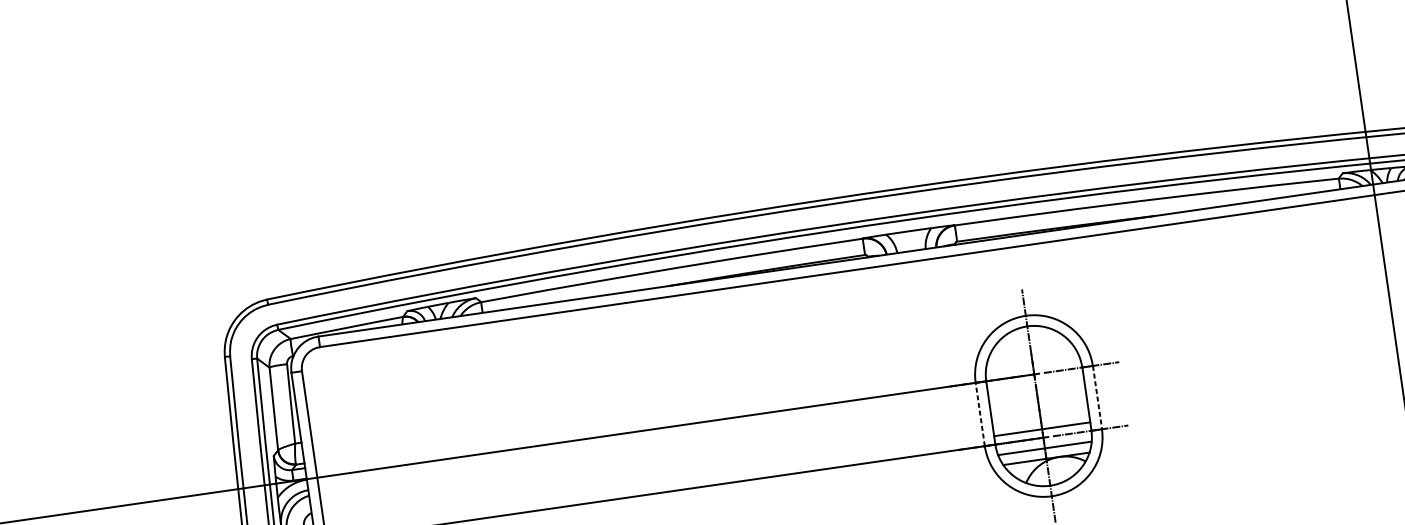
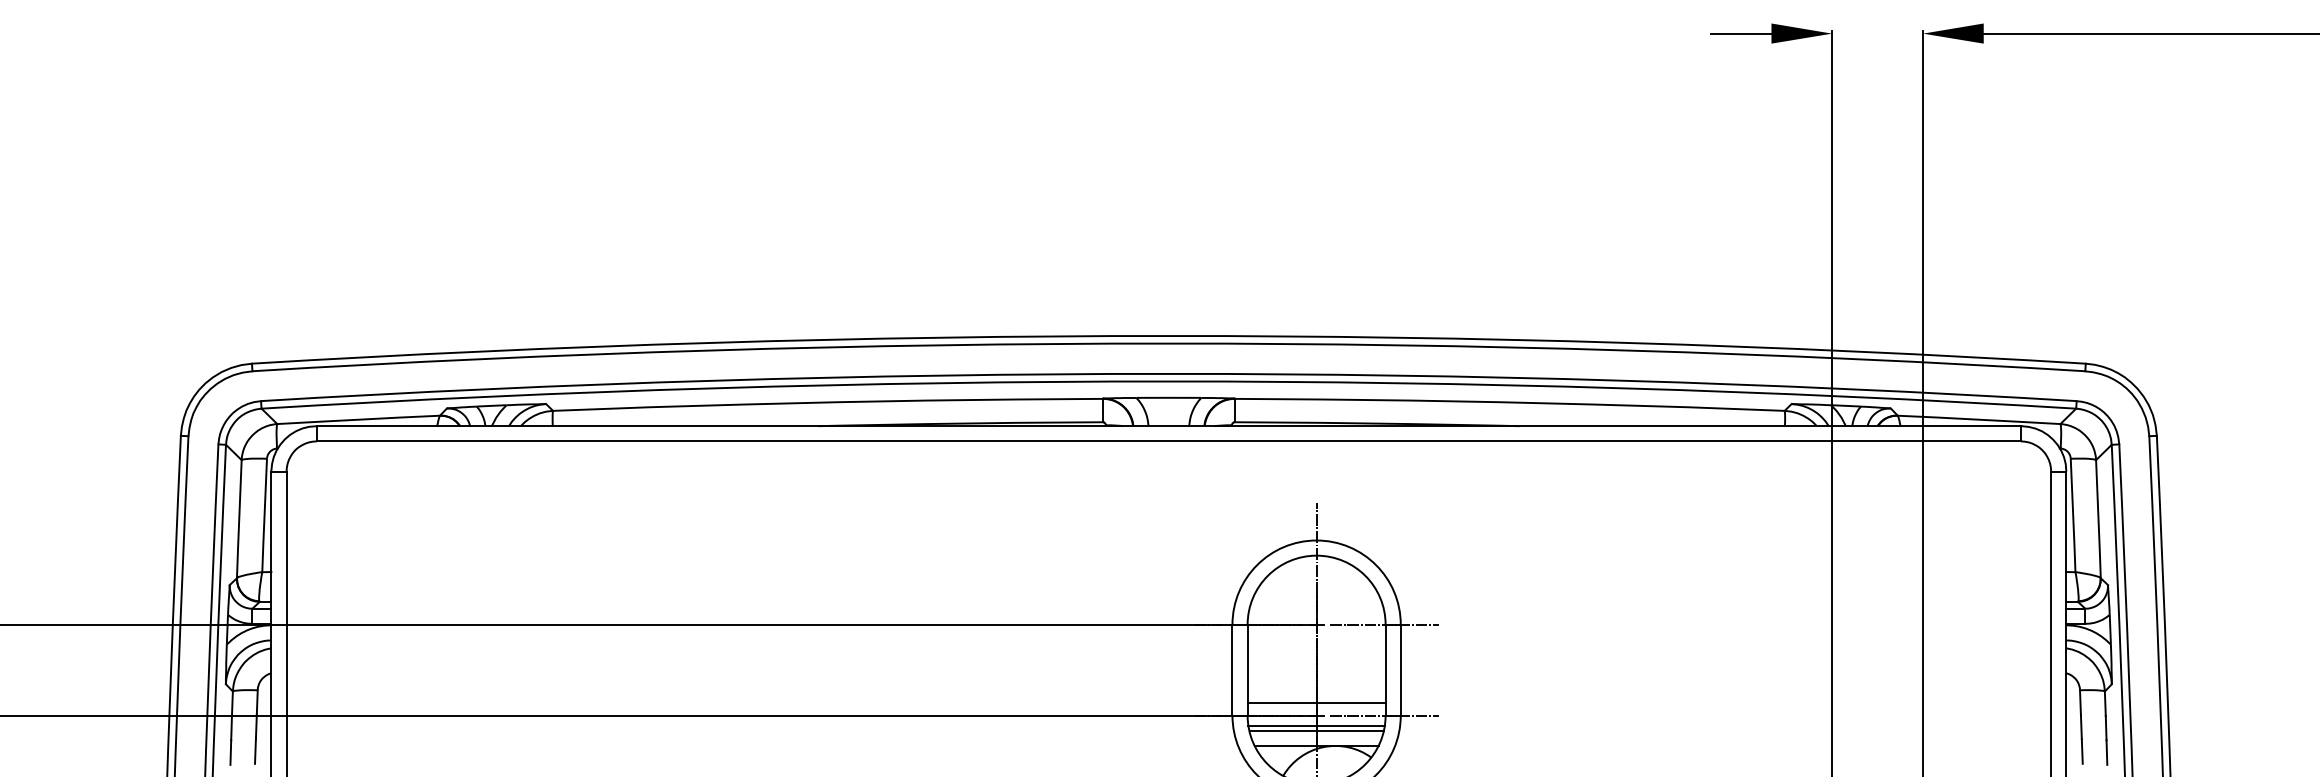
line: (1097, 397) -> (1400, 670), dashed -> solid
line: (980, 414) -> (1232, 669), dashed -> solid
line: (1044, 444) -> (1316, 725), added

